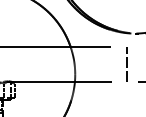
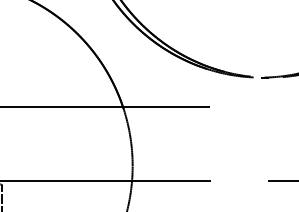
line: (127, 64) -> (245, 144), removed

